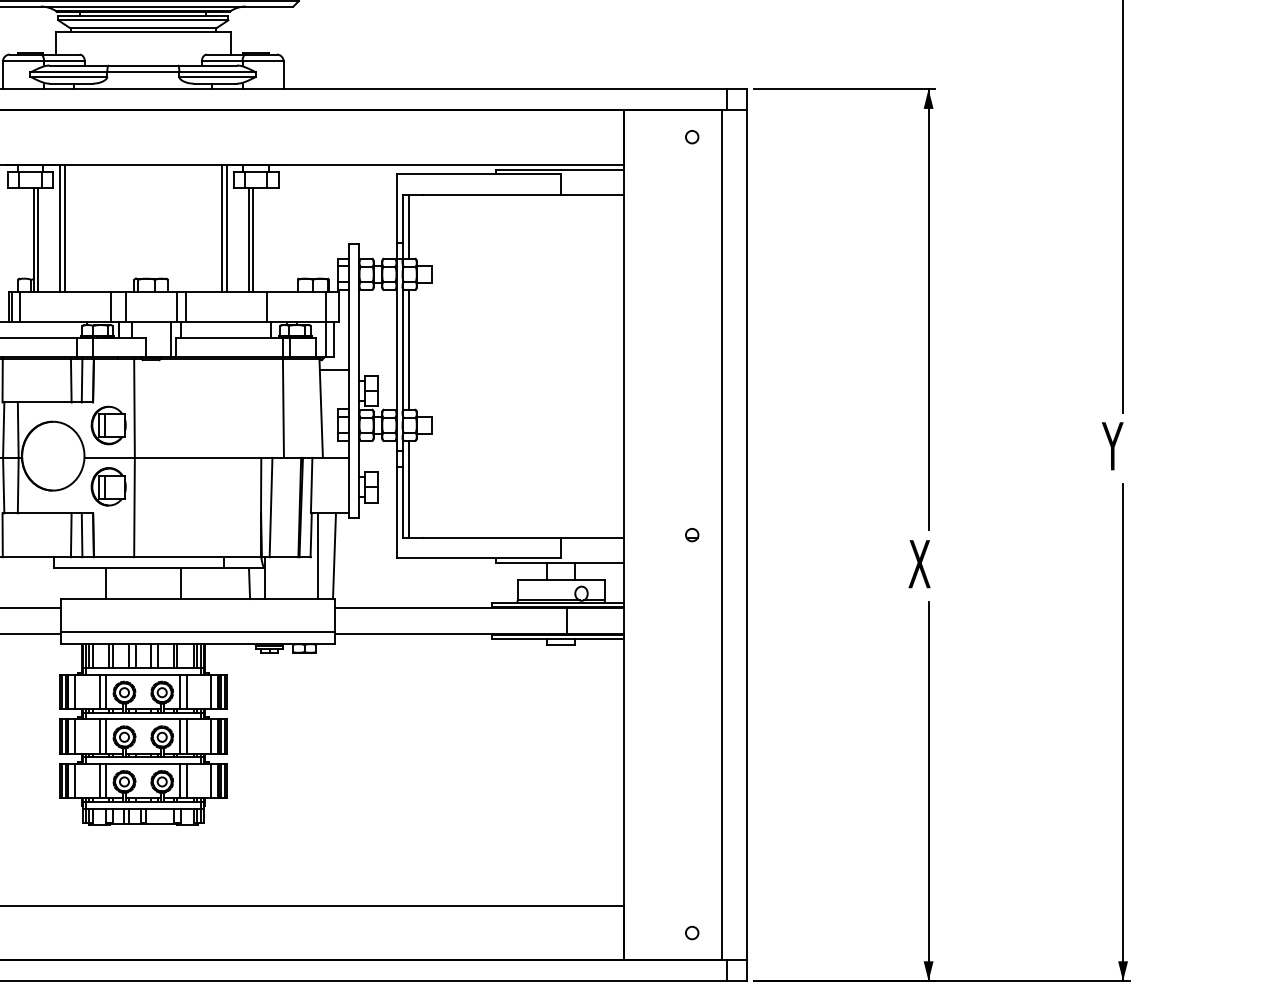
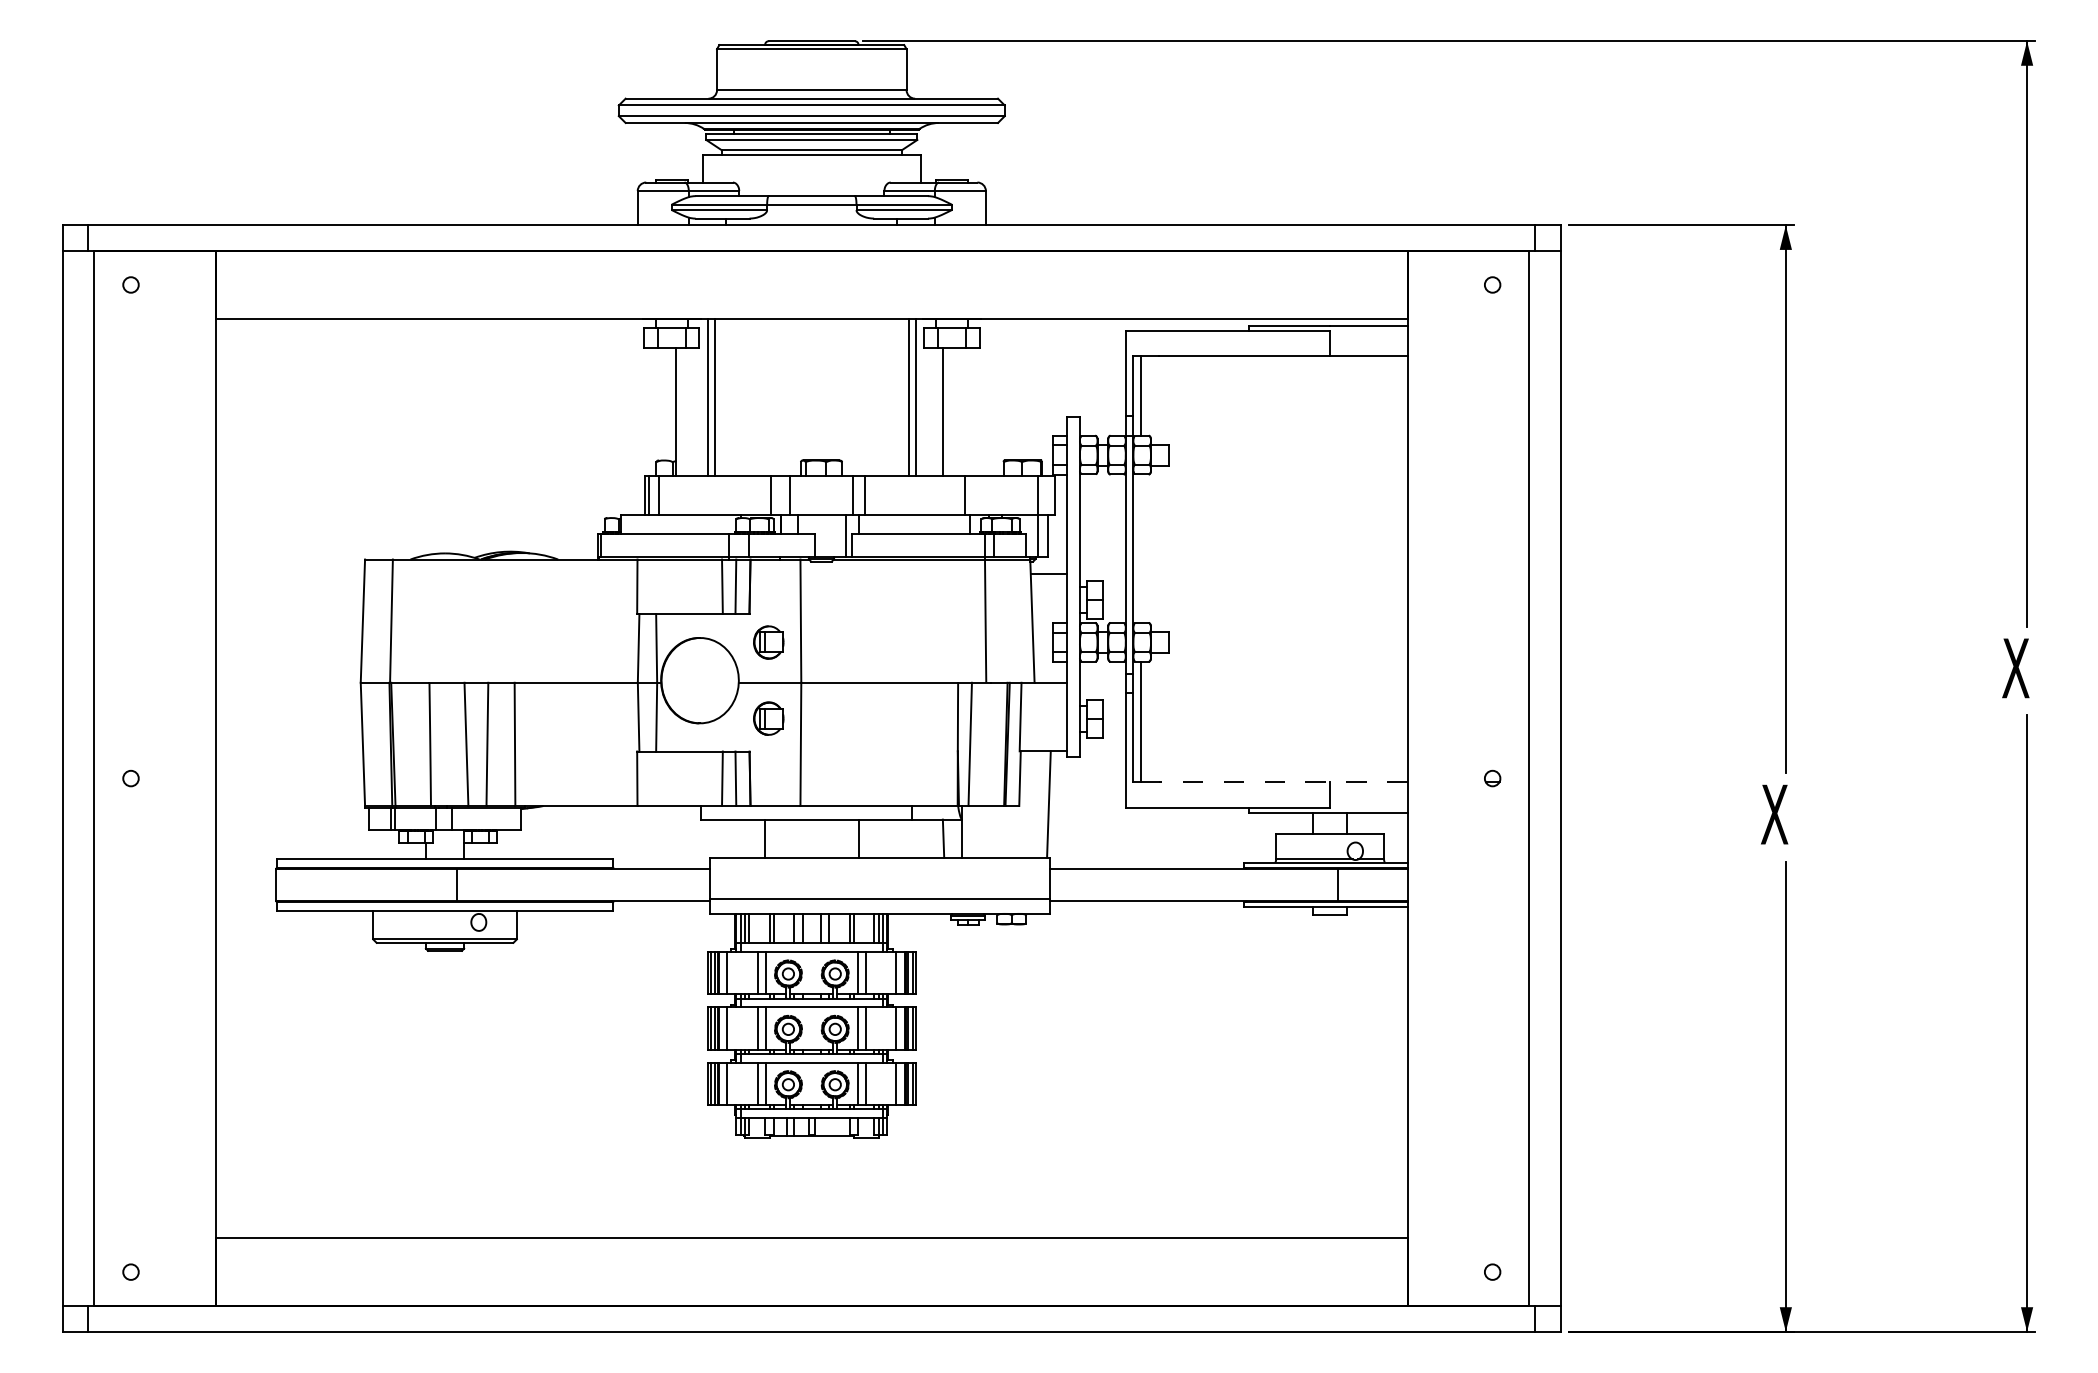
line: (37, 239) -> (680, 412), removed
line: (252, 239) -> (947, 412), removed
line: (408, 349) -> (1140, 548), removed
part: (108, 425) -> (768, 642), size x0.7
text: (1112, 446) -> (2014, 668), Y -> X
part: (108, 486) -> (768, 718), size x0.7
line: (522, 537) -> (1282, 781), solid -> dashed
line: (318, 556) -> (1028, 804), removed

